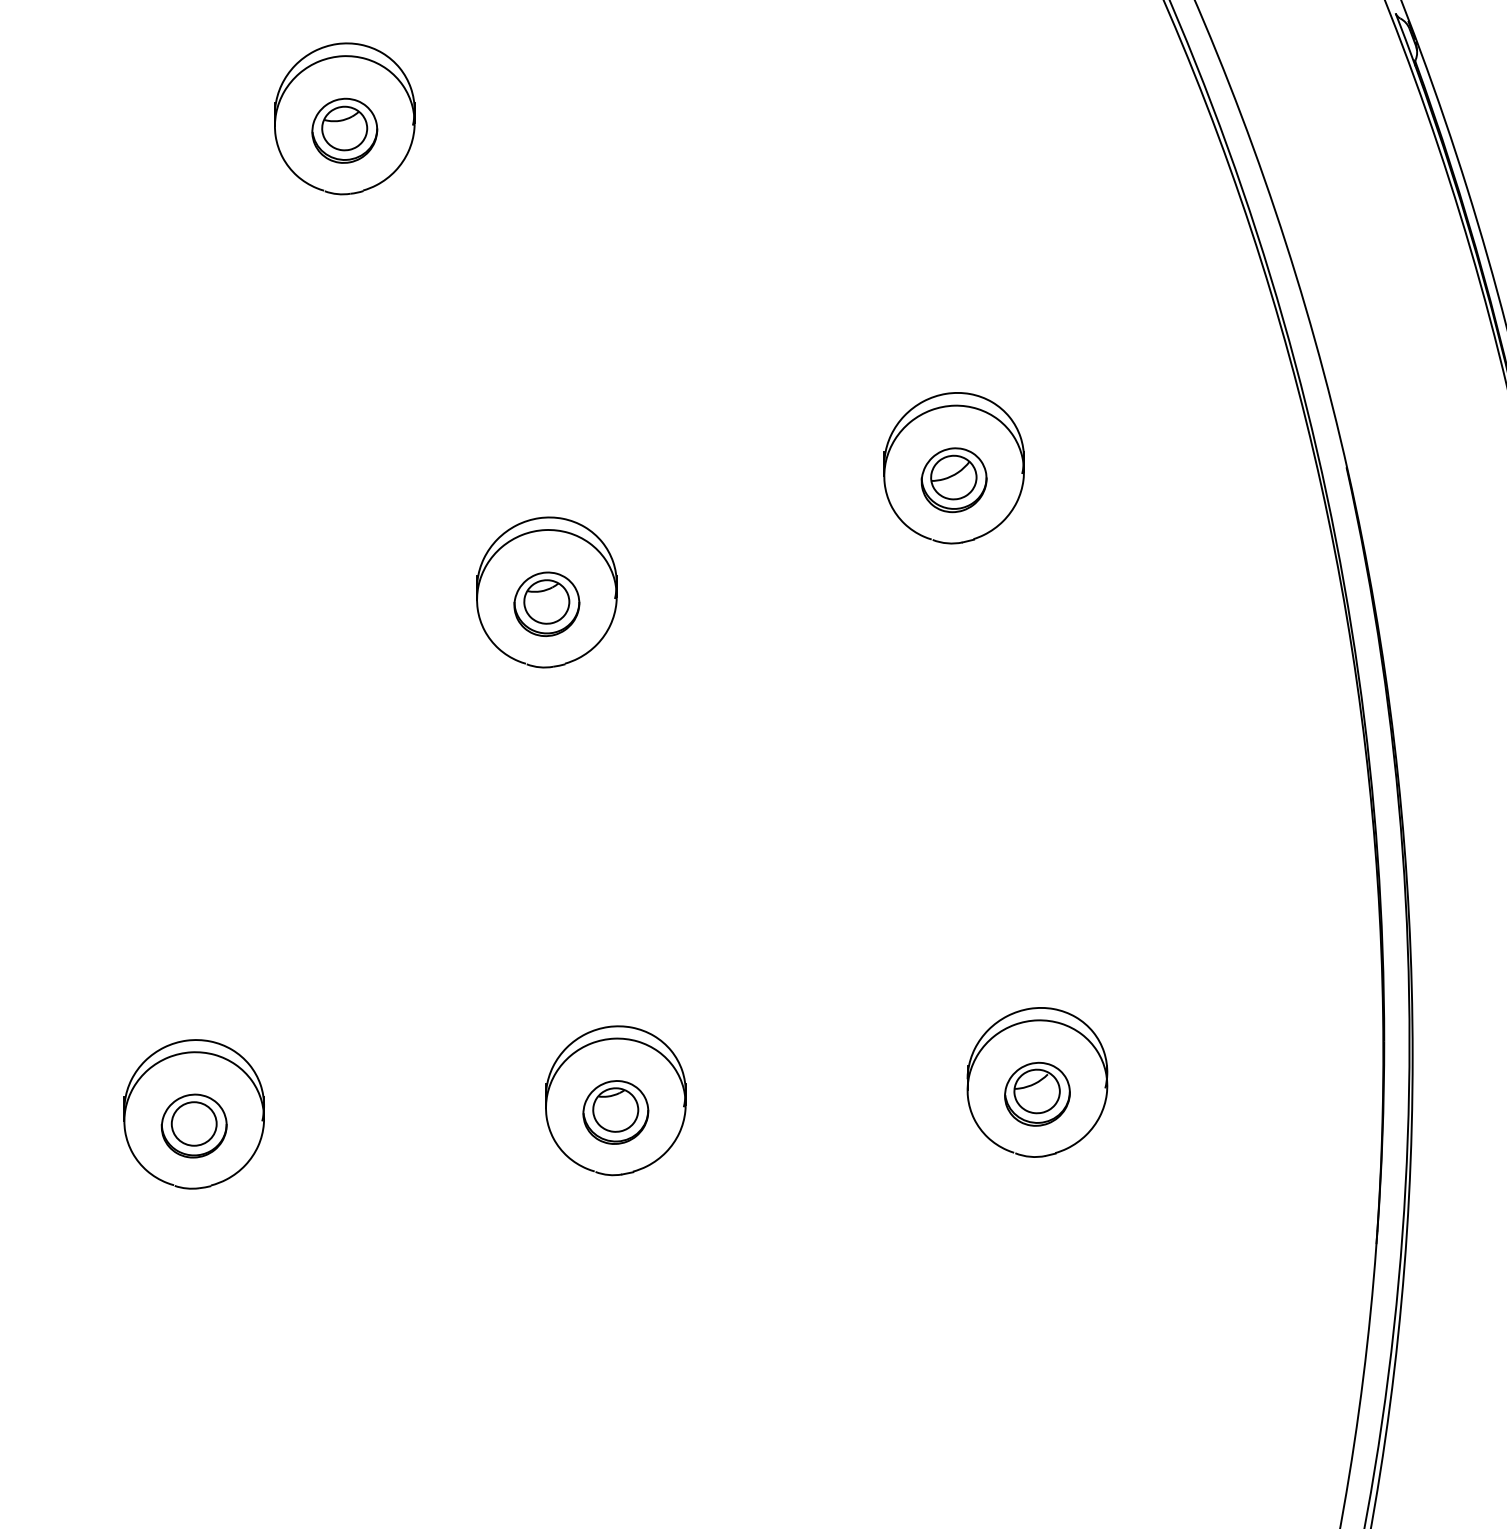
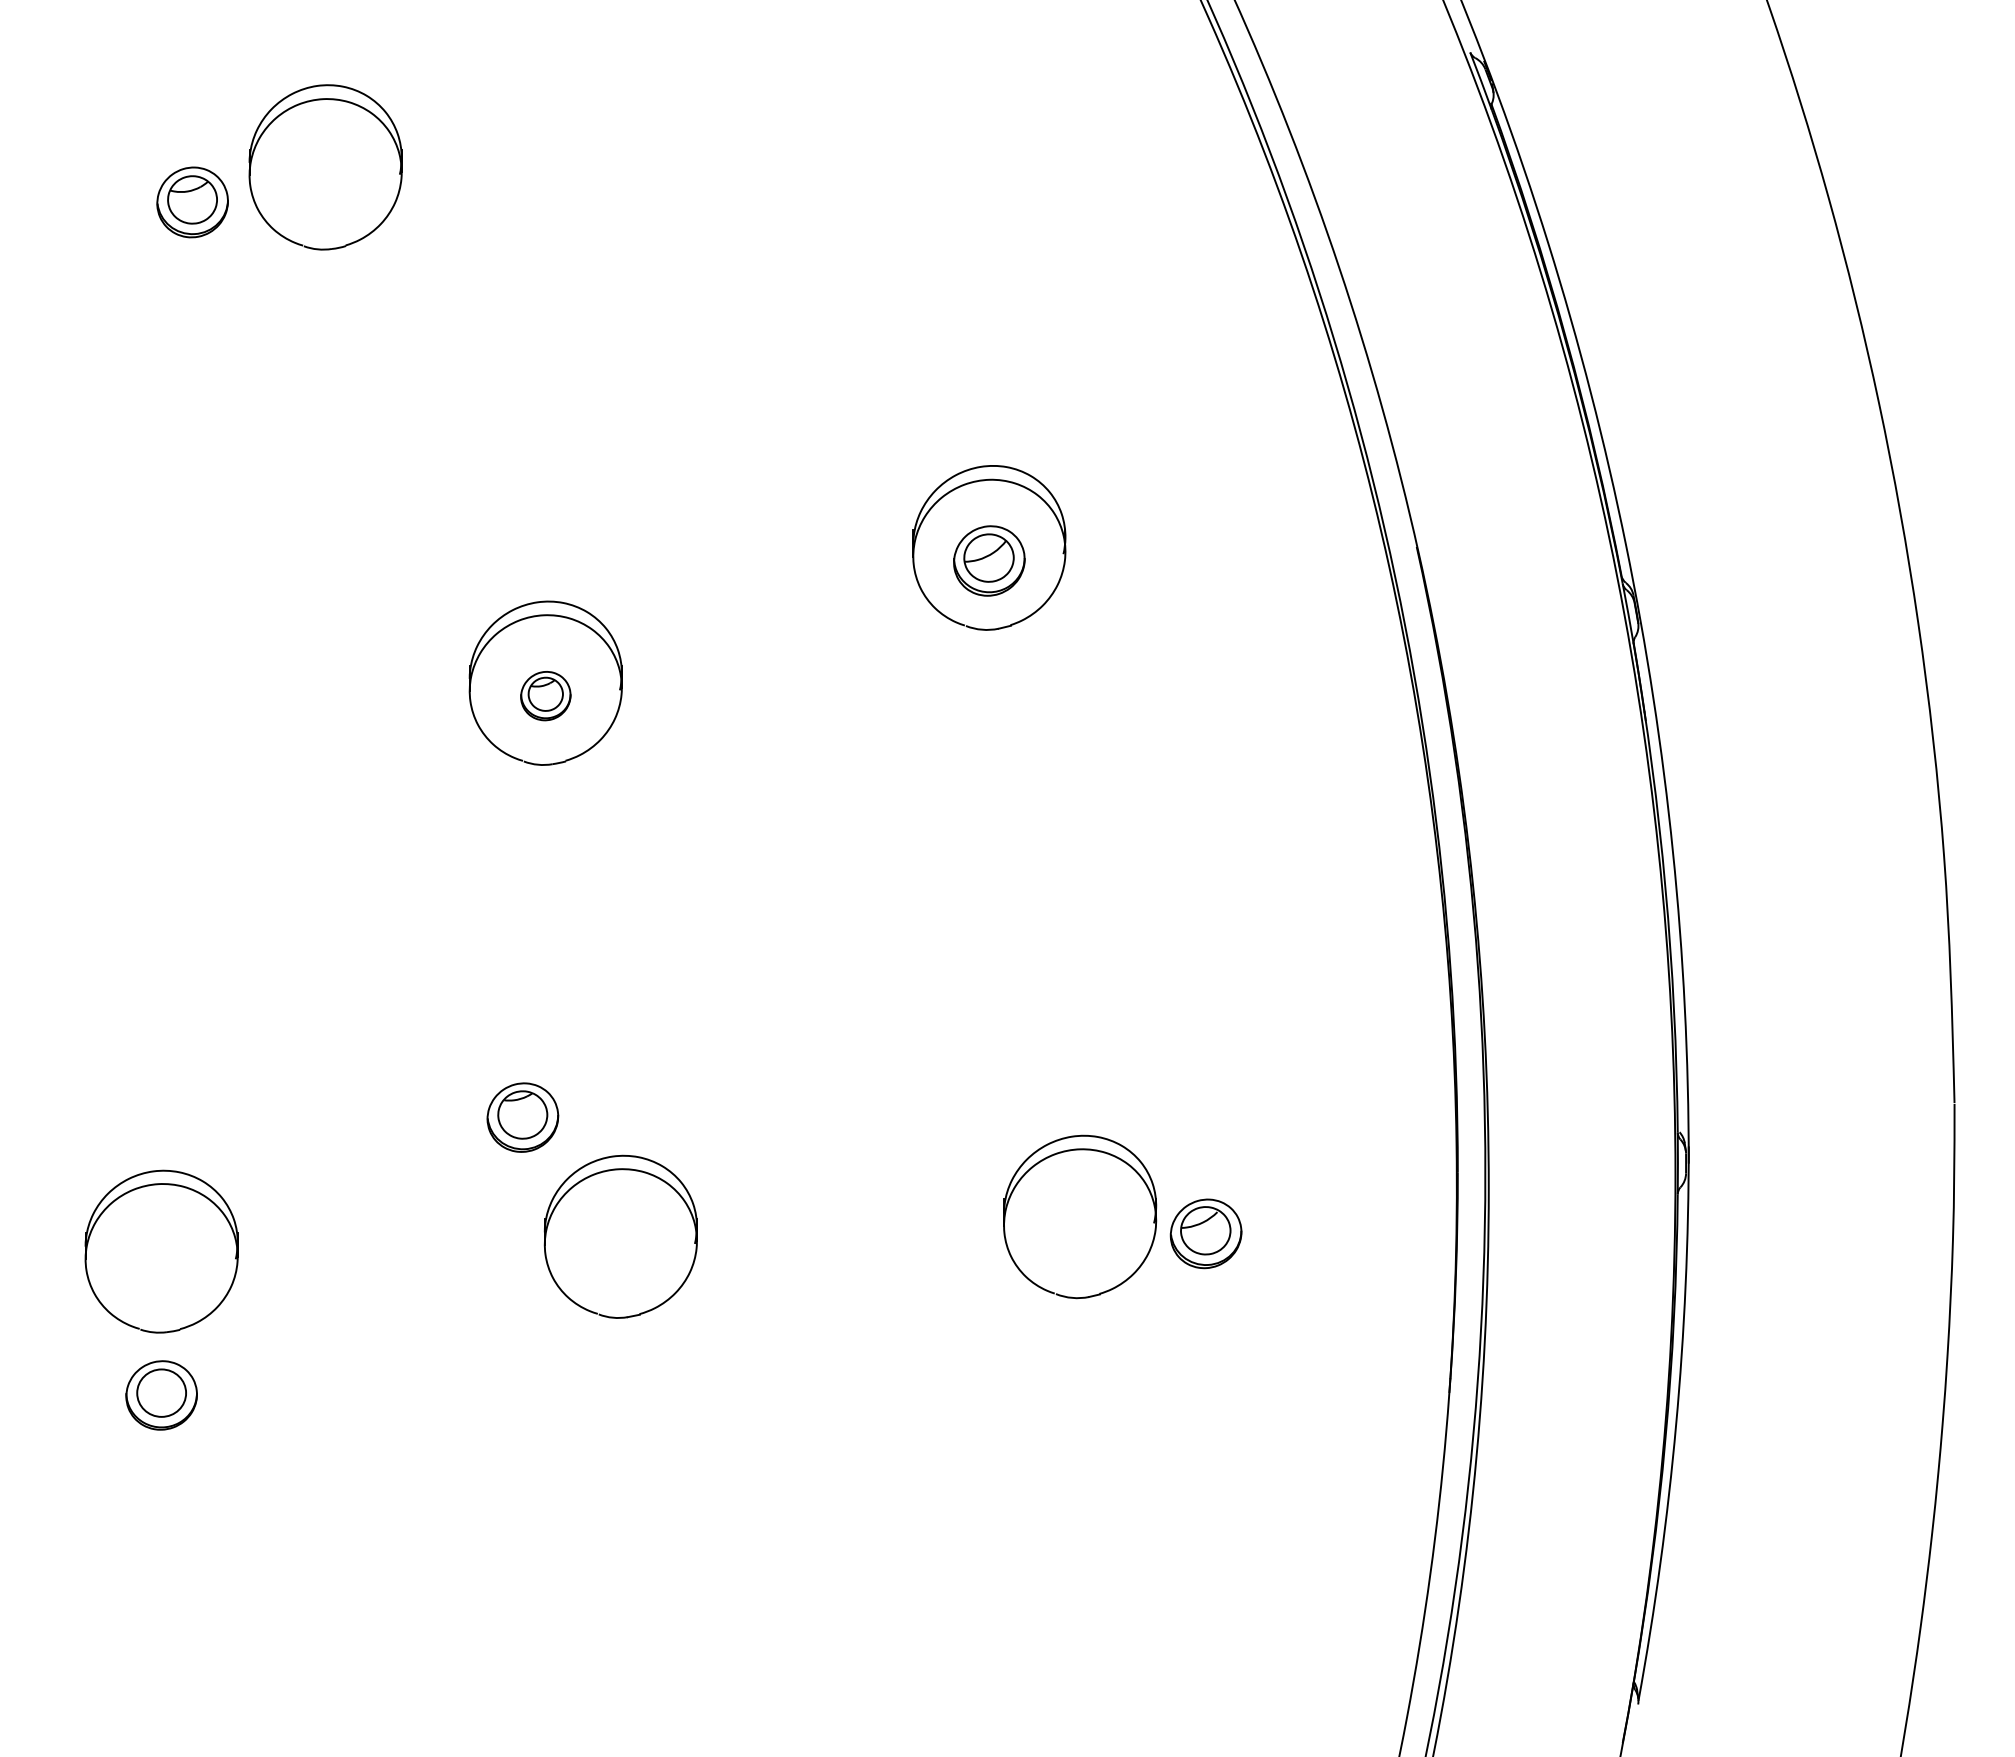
part: (344, 130) -> (192, 202), moved
part: (546, 603) -> (545, 695), size x0.7
part: (1036, 1093) -> (1205, 1233), moved
part: (615, 1112) -> (522, 1117), moved
part: (194, 1126) -> (161, 1395), moved

